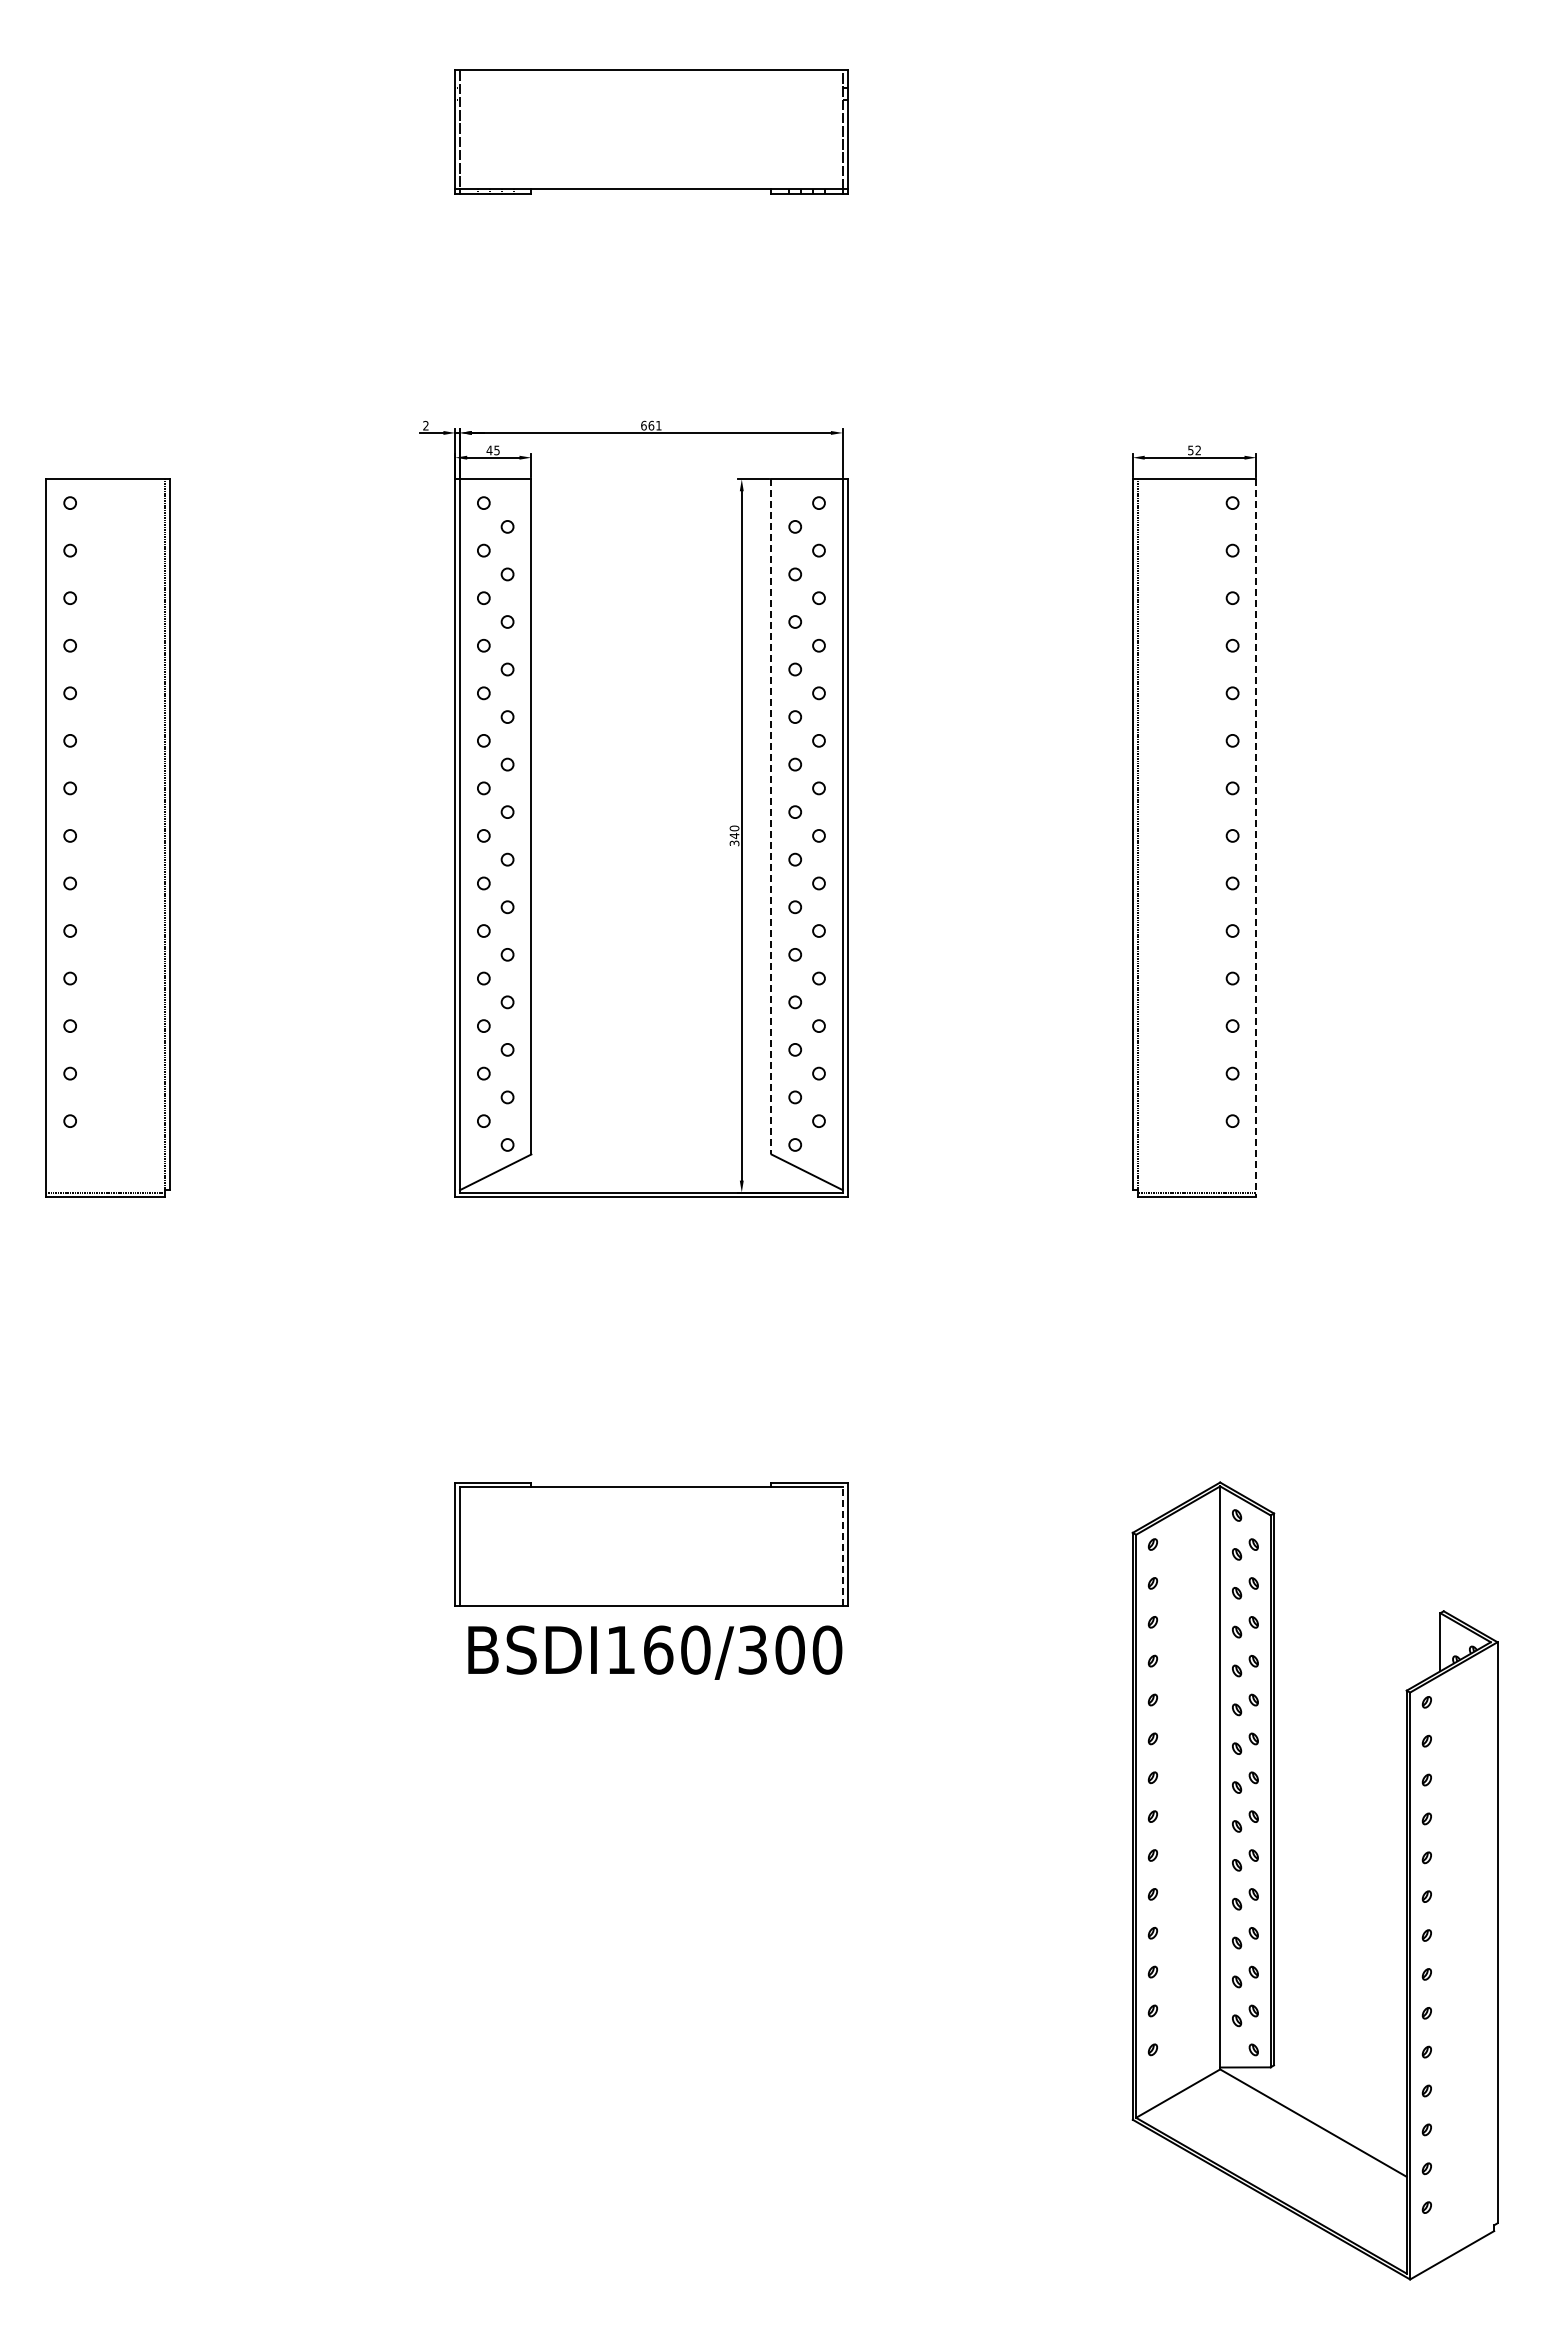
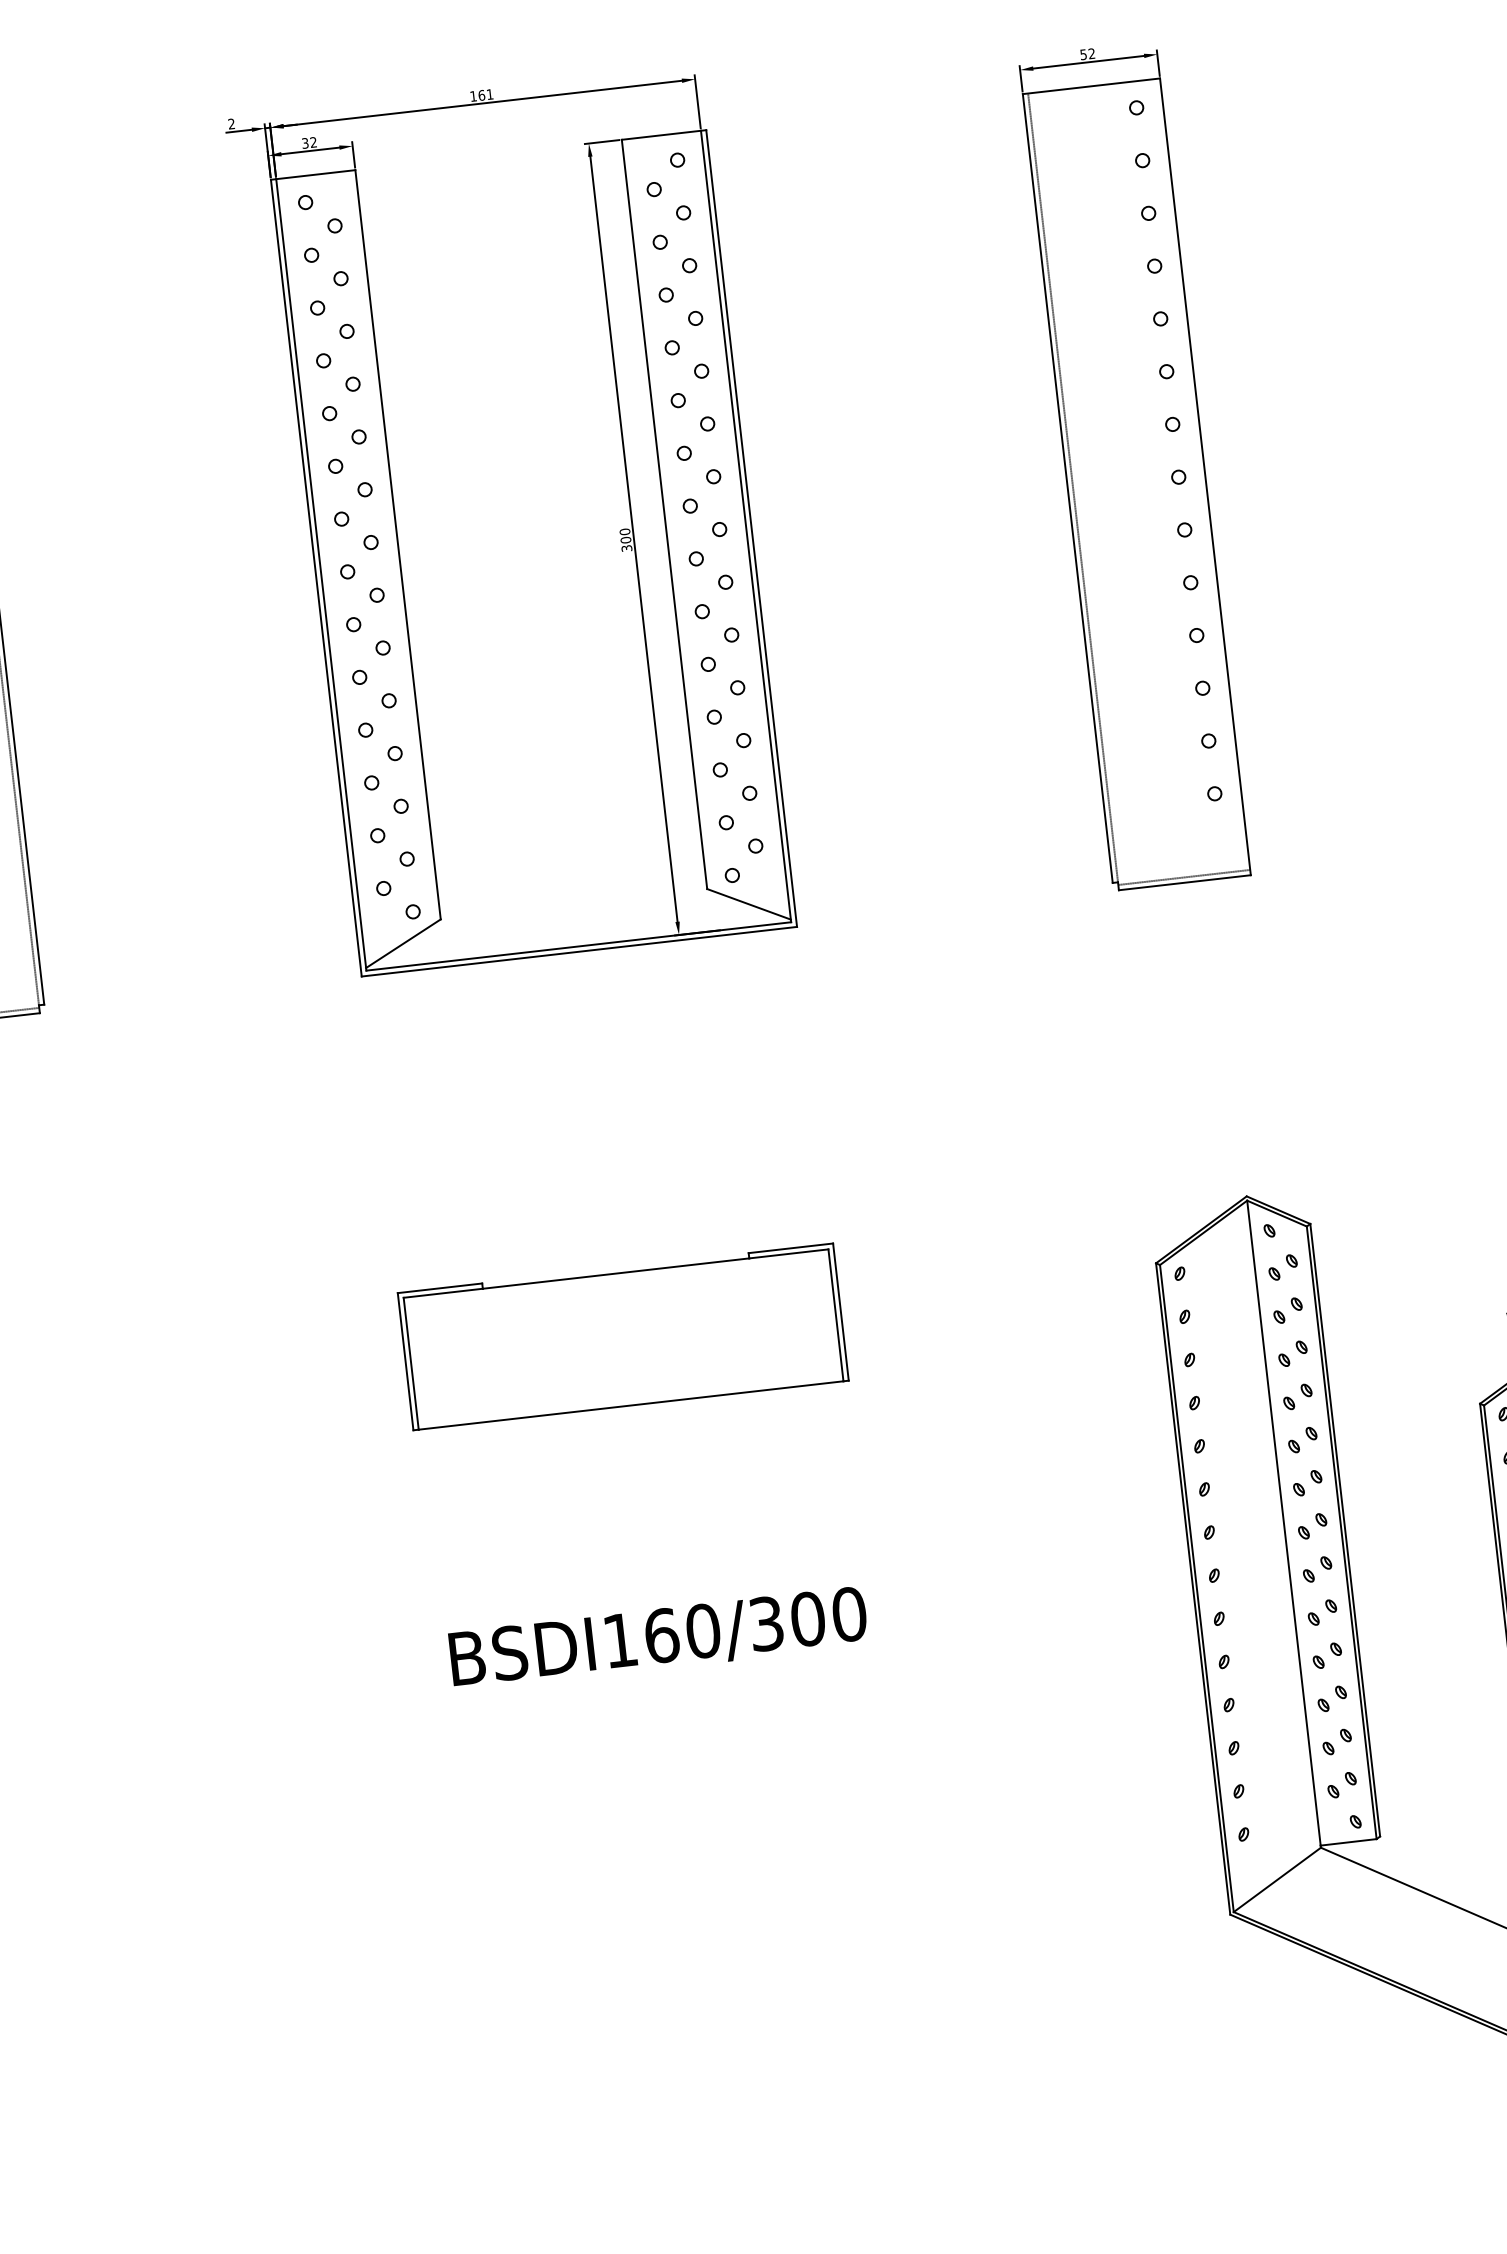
text: (643, 425) -> (473, 96), 661 -> 161
text: (492, 450) -> (308, 143), 45 -> 32
line: (771, 816) -> (664, 513), dashed -> solid
text: (734, 835) -> (625, 539), 340 -> 300
line: (1256, 838) -> (1205, 477), dashed -> solid
line: (842, 1546) -> (835, 1315), dashed -> solid
text: (655, 1652) -> (658, 1638), moved

